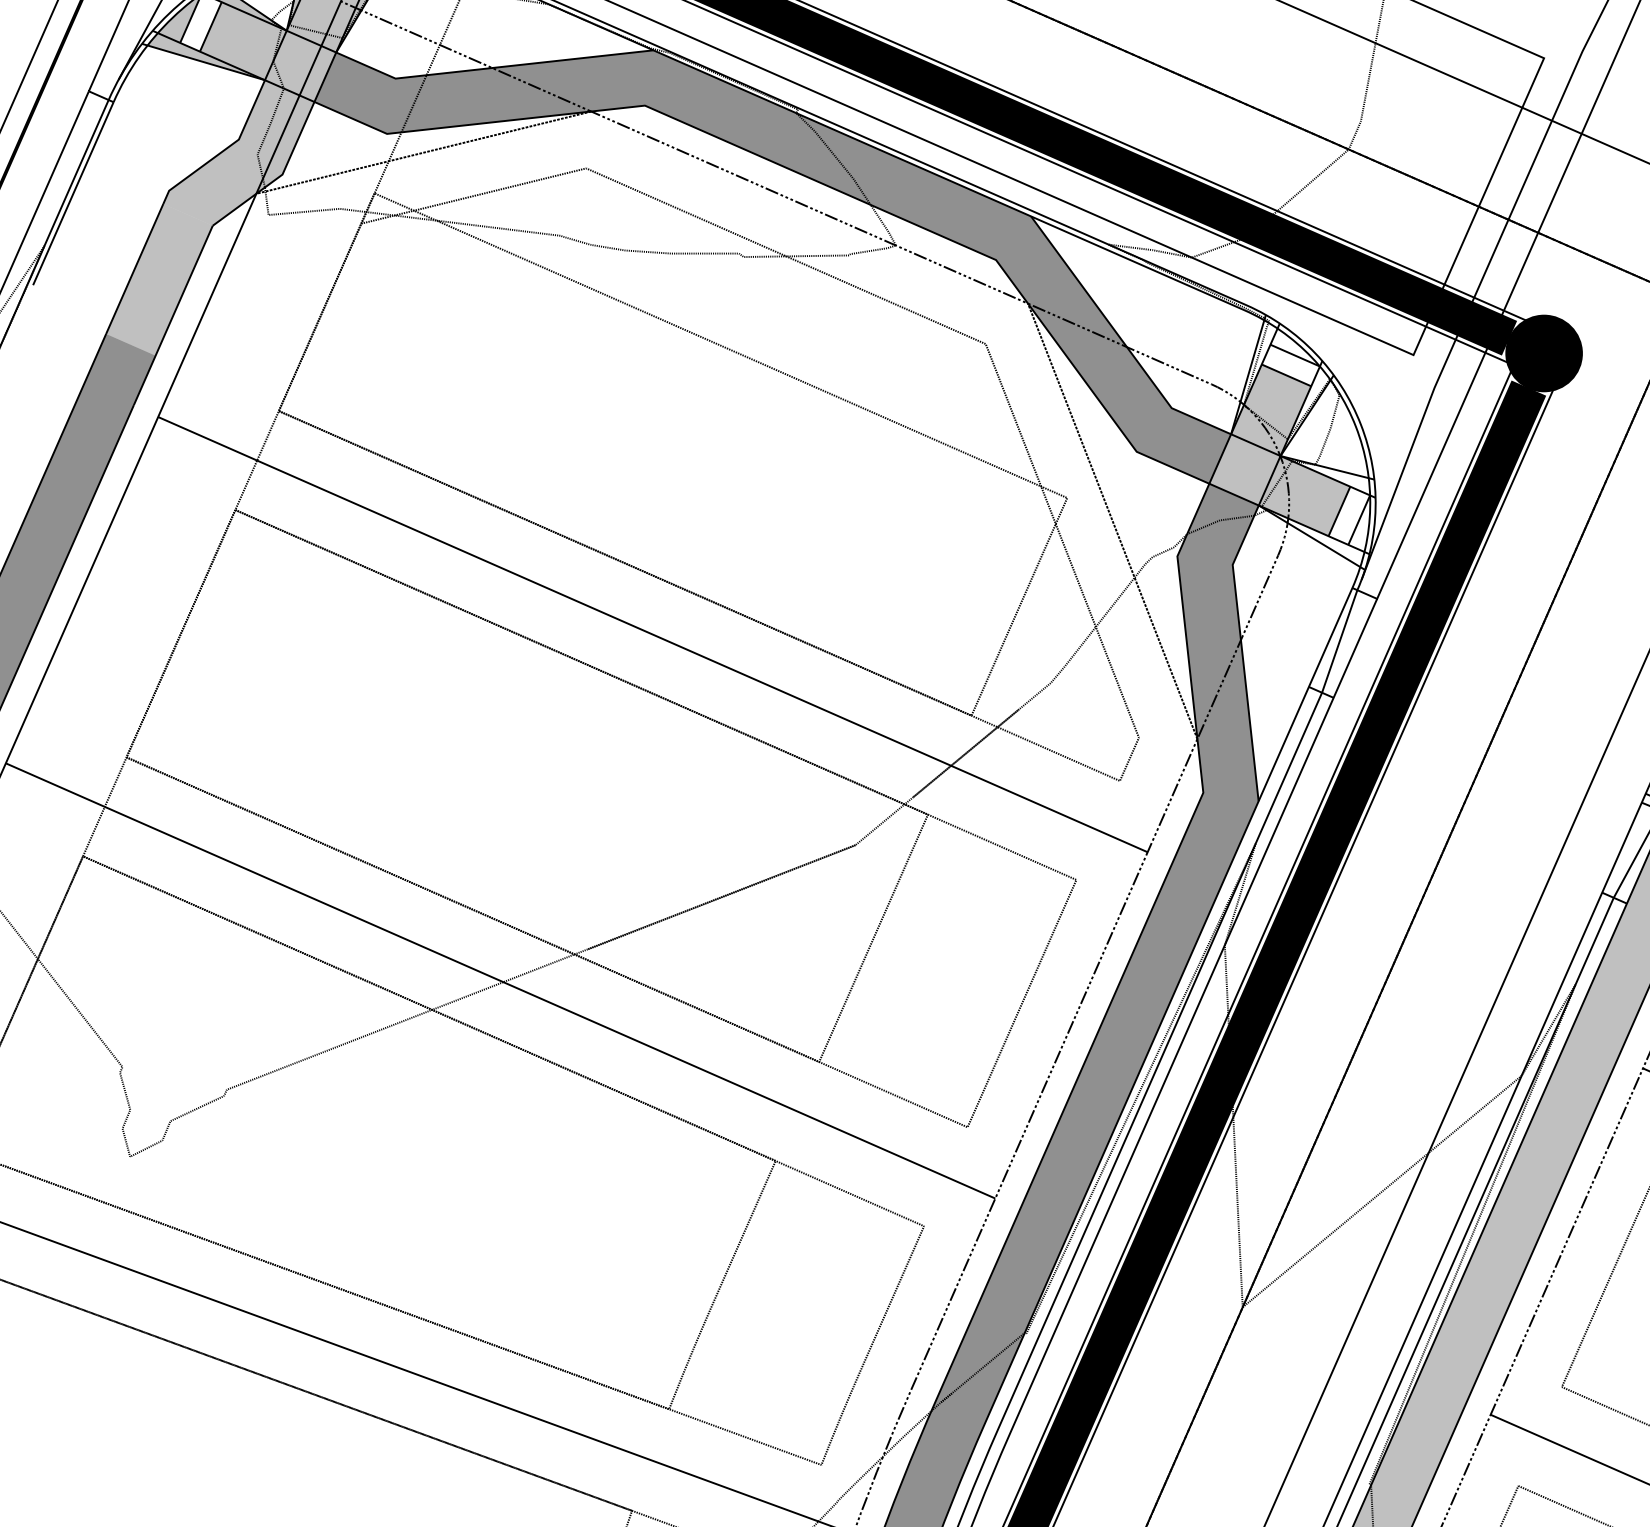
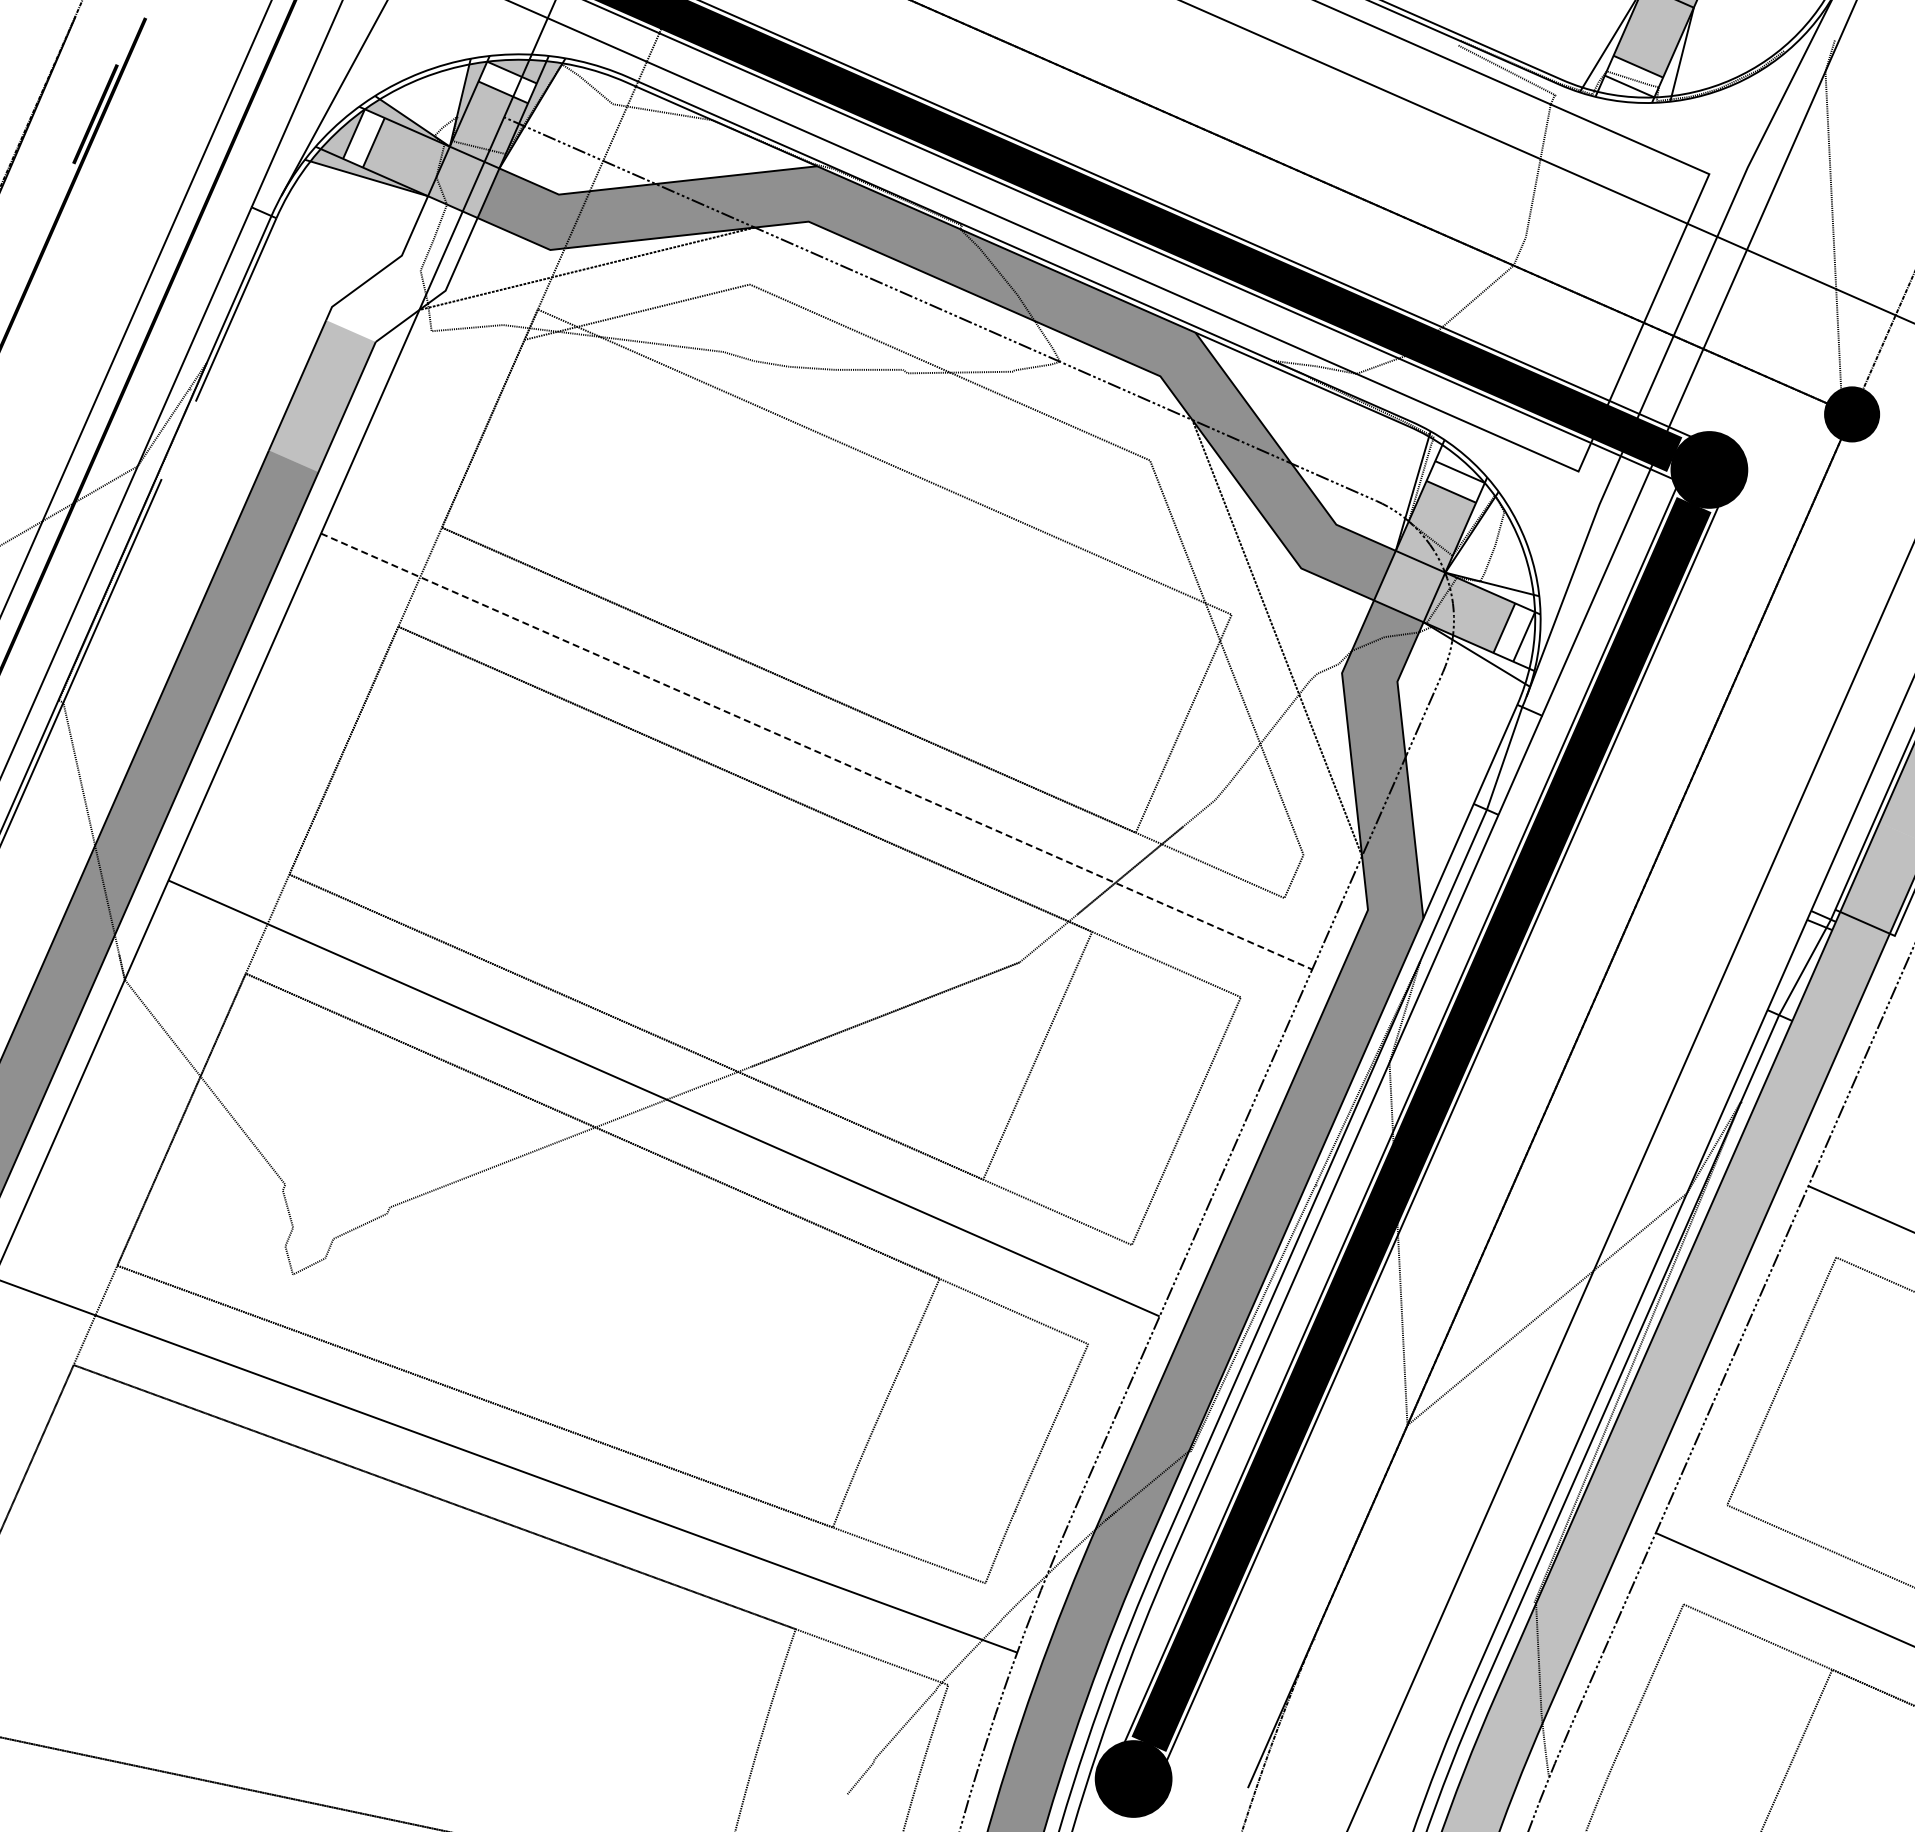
fill: (238, 152) -> (401, 268), removed
line: (653, 634) -> (817, 751), solid -> dashed

